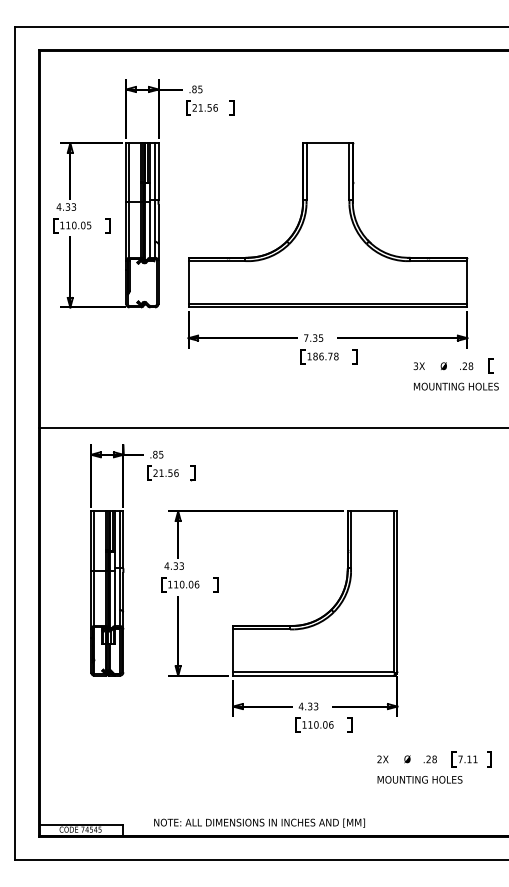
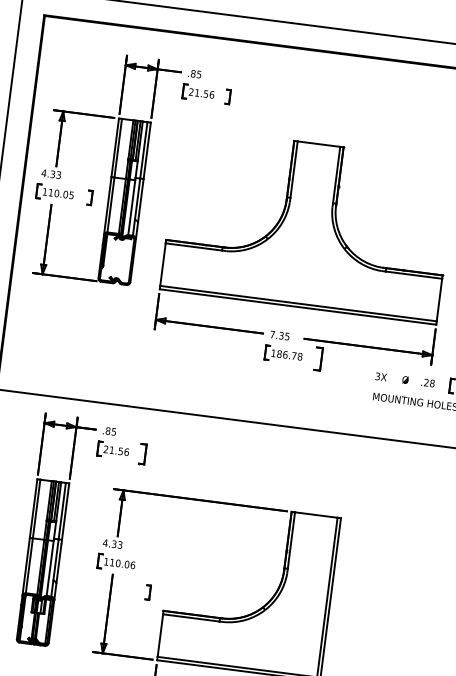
part: (354, 356) -> (318, 359), size x1.6
part: (192, 473) -> (142, 454), size x1.4
part: (215, 584) -> (148, 592), moved

